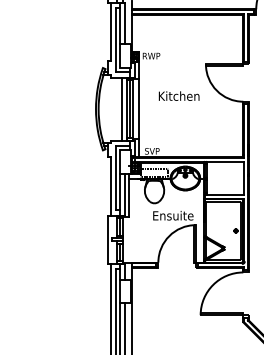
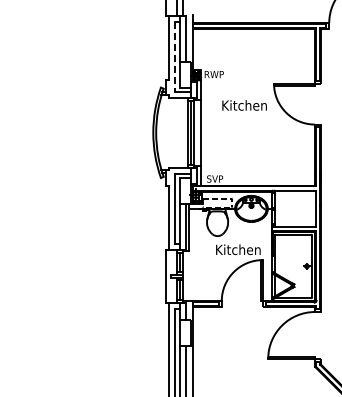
line: (116, 40) -> (175, 57), solid -> dashed
text: (179, 96) -> (244, 105), moved
line: (122, 108) -> (182, 132), removed
text: (173, 215) -> (238, 249), Ensuite -> Kitchen

